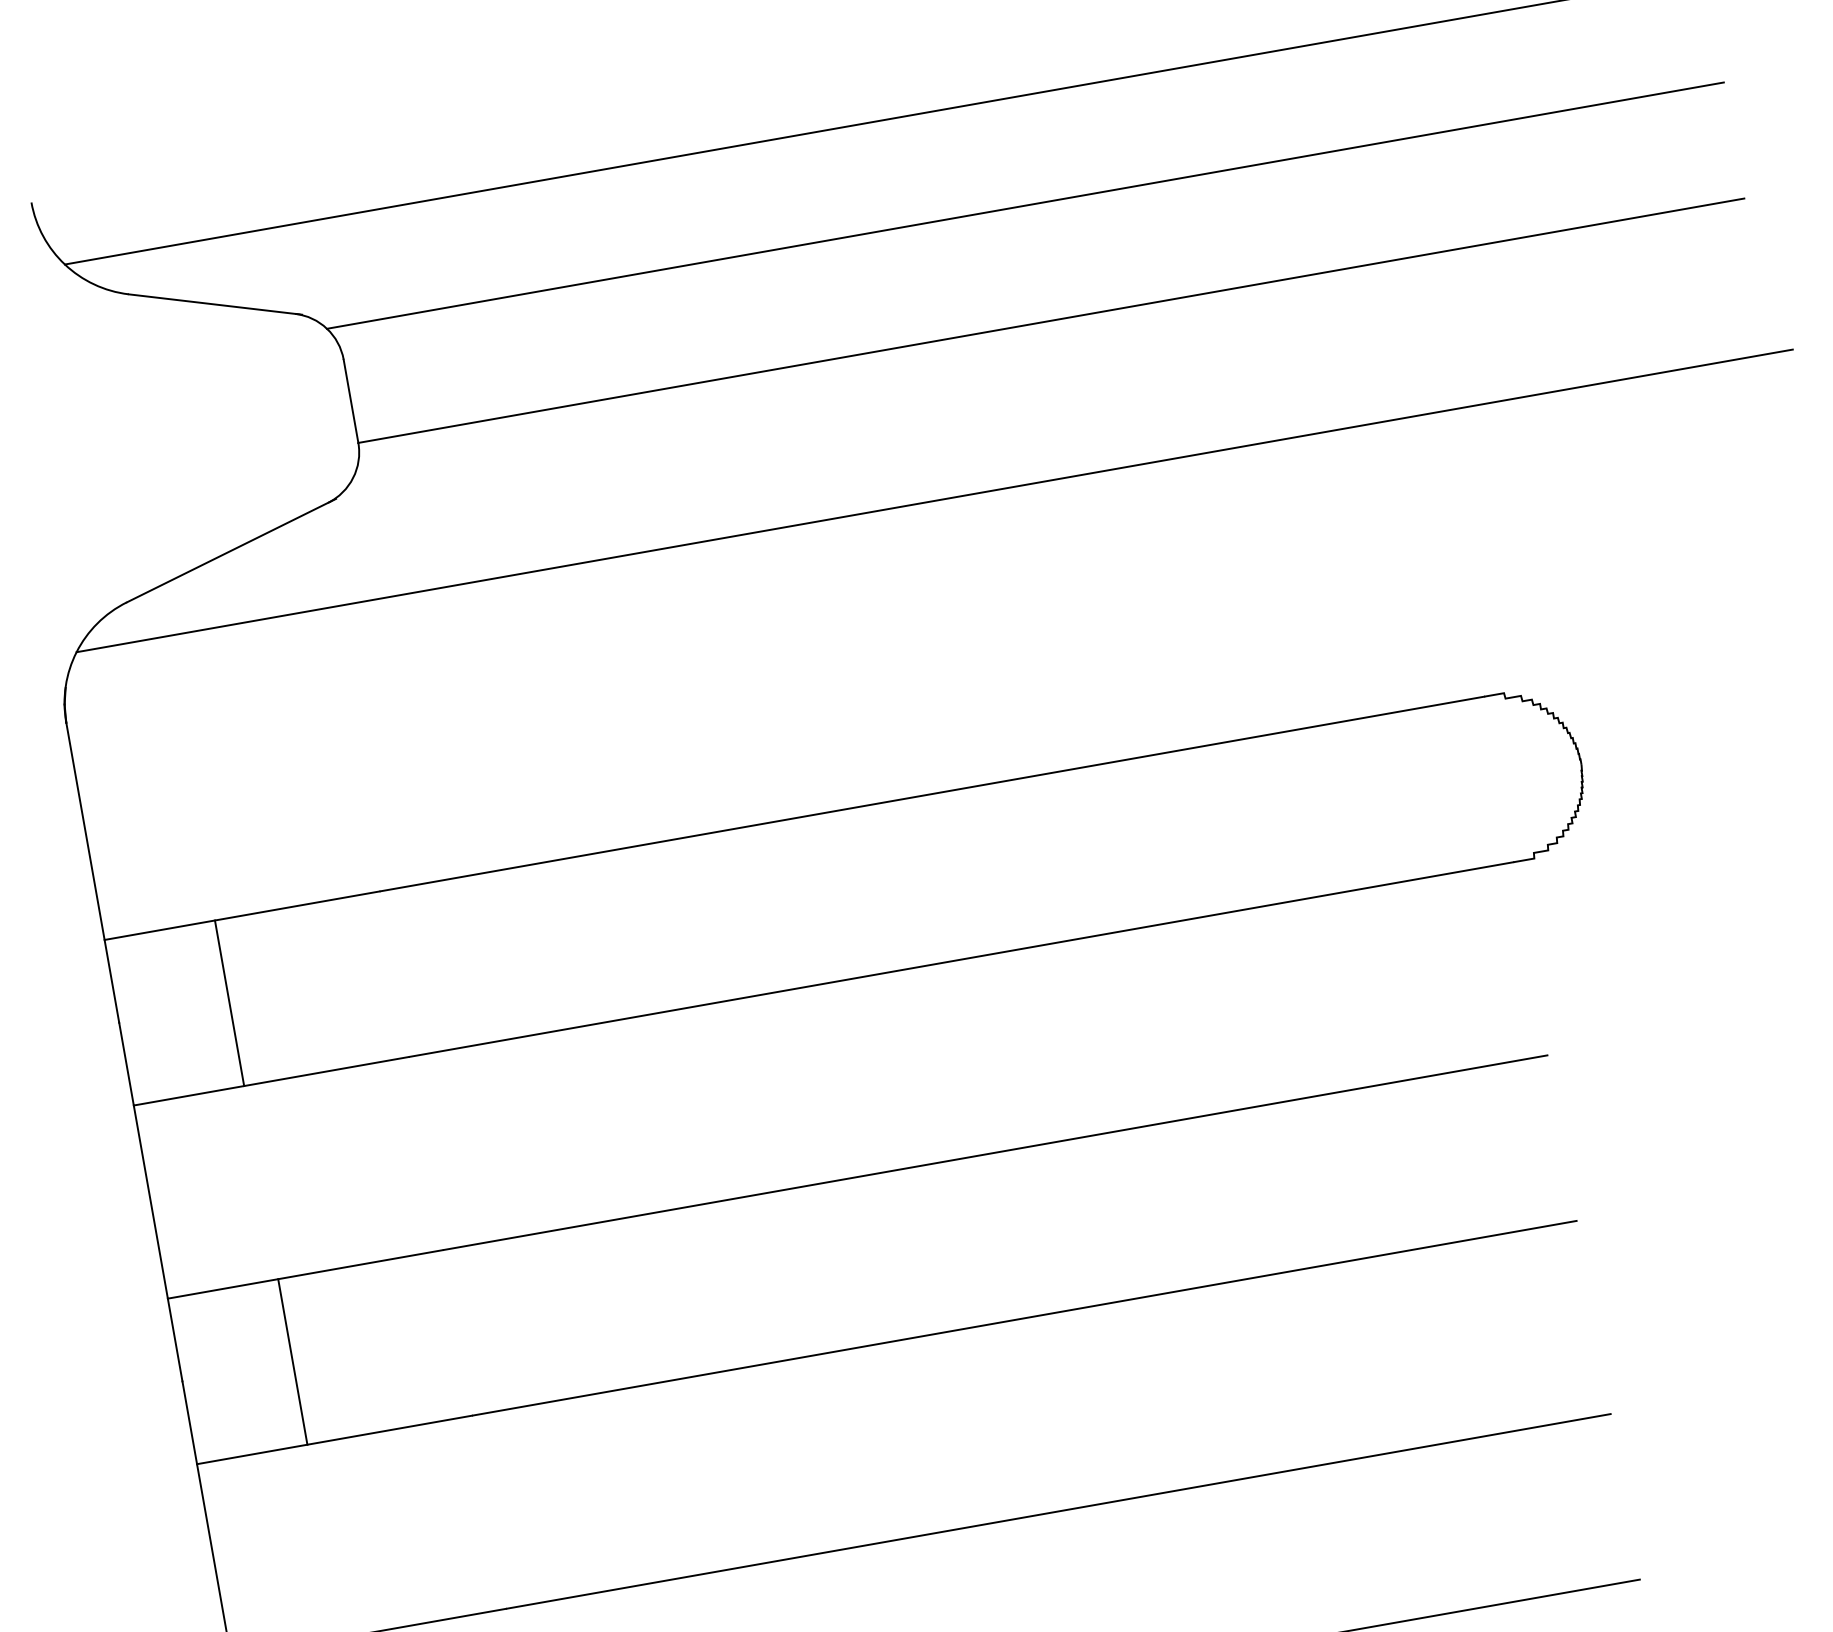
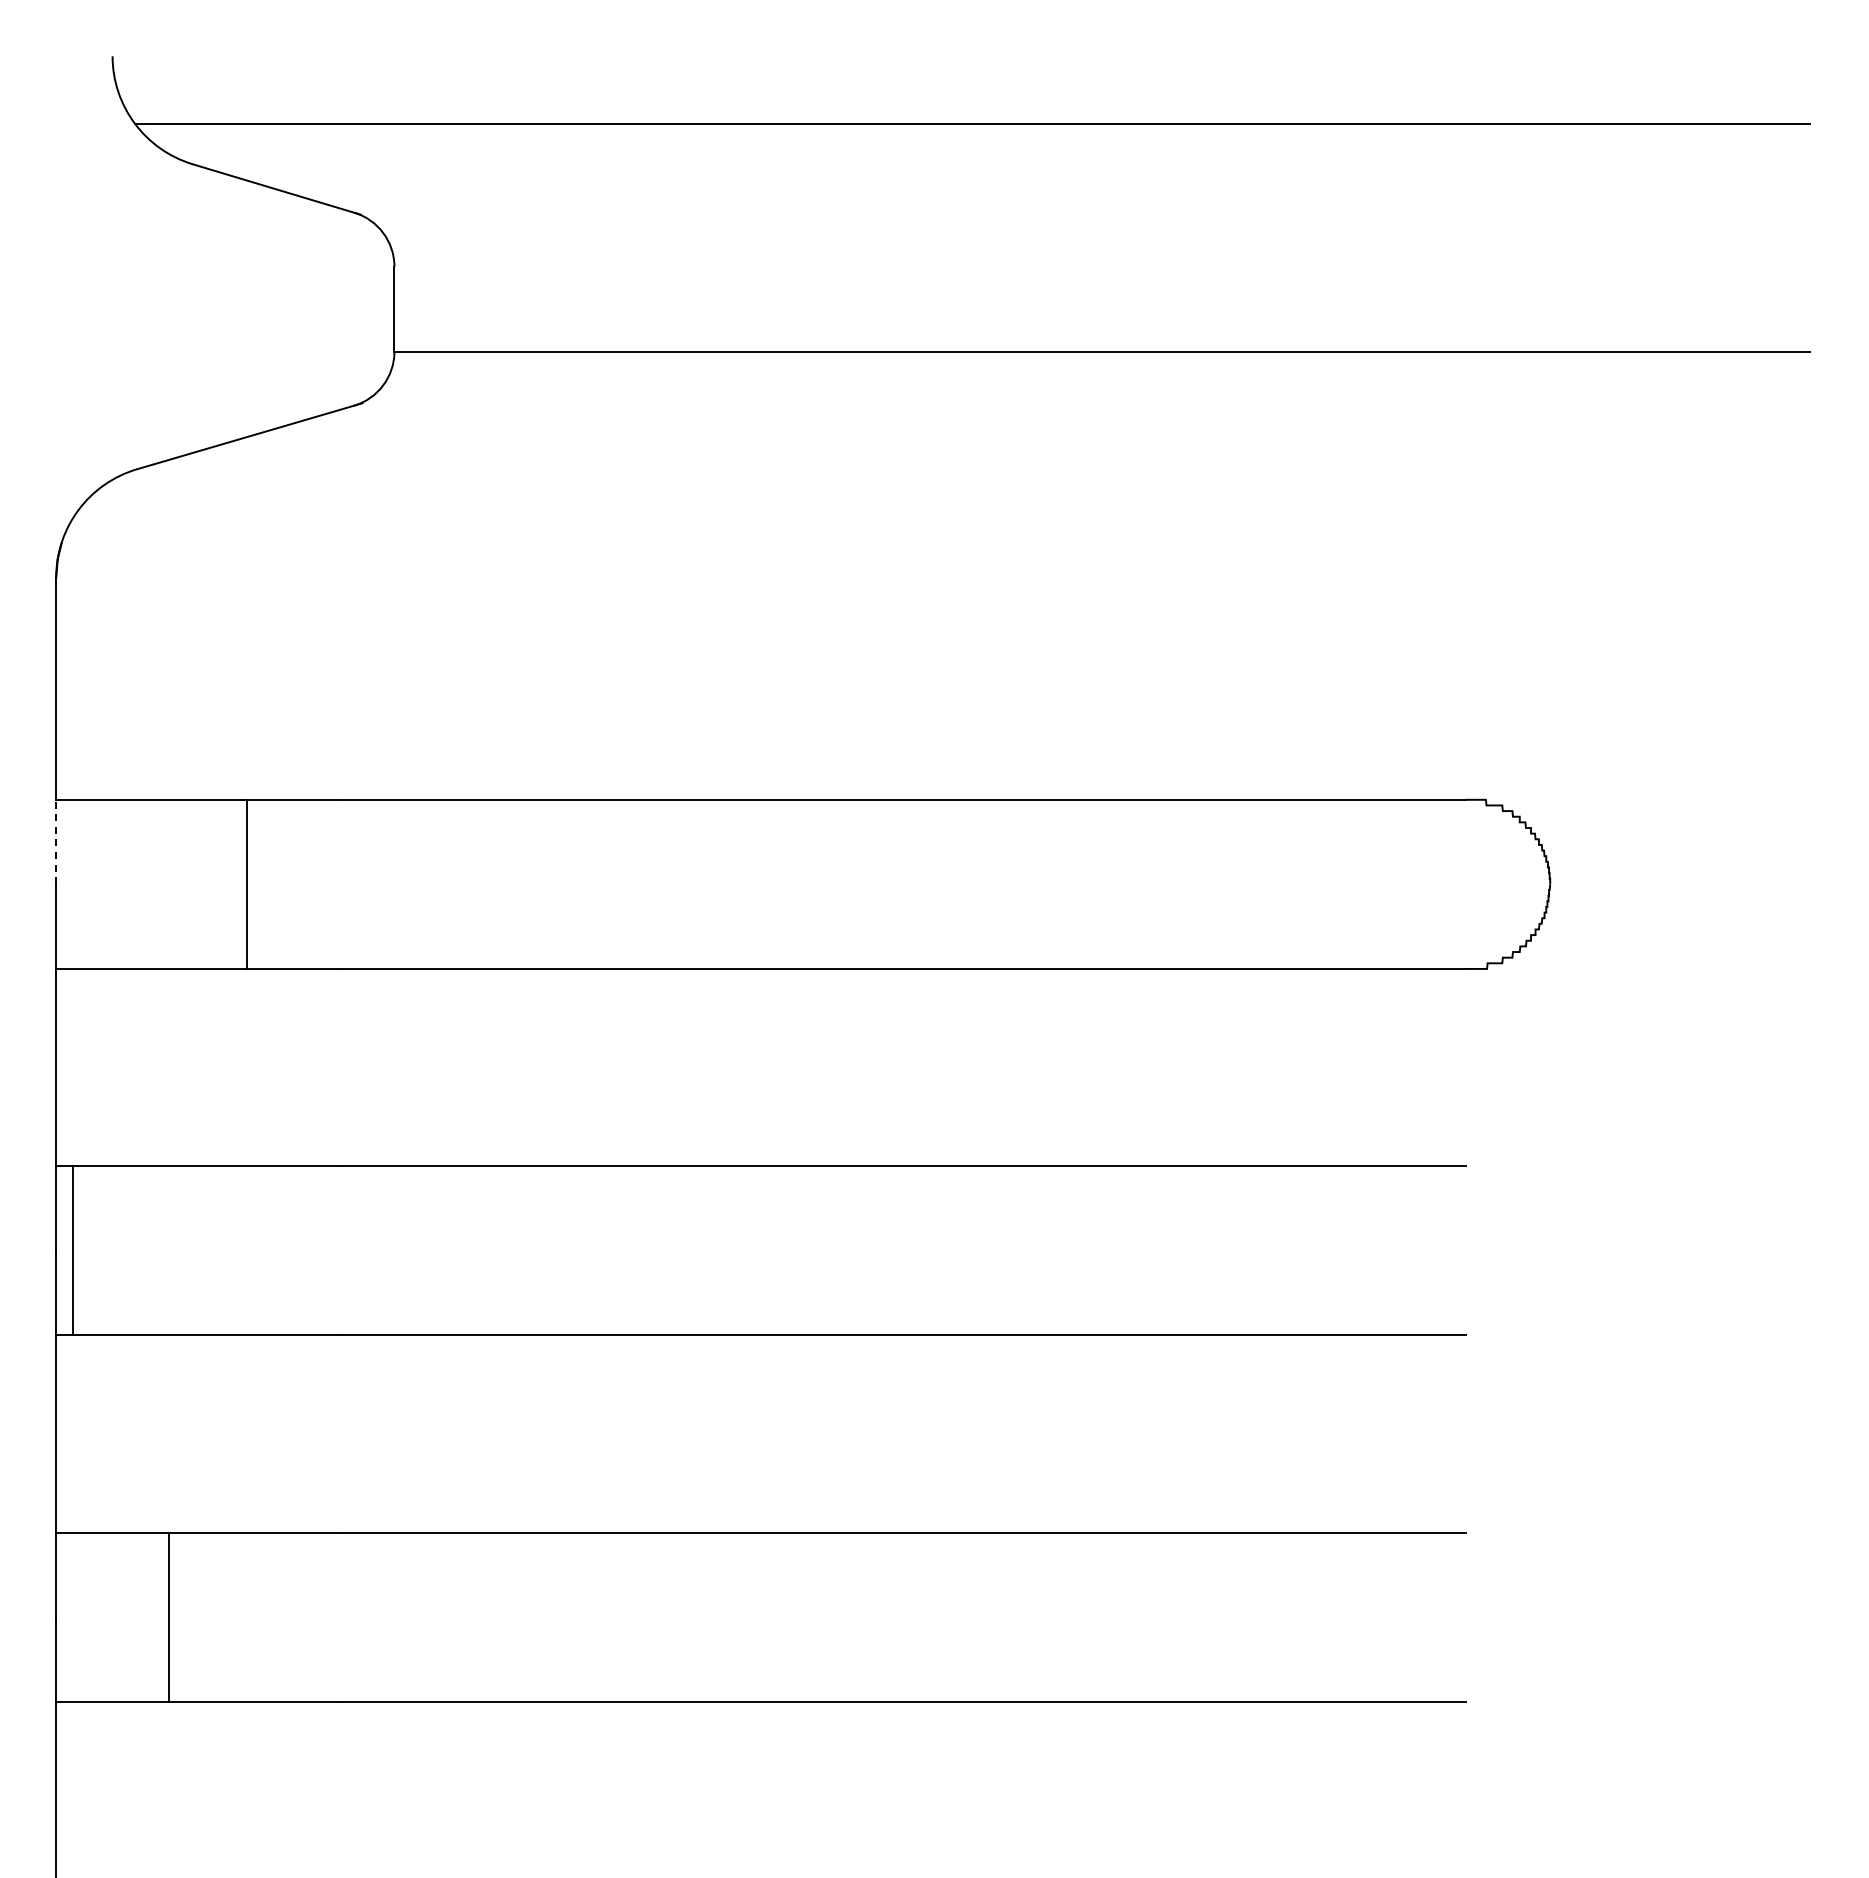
line: (1025, 206) -> (1096, 233), removed
line: (934, 500) -> (955, 509), removed
line: (112, 980) -> (56, 841), solid -> dashed
line: (228, 1002) -> (246, 883), moved
line: (292, 1361) -> (72, 1250), moved

